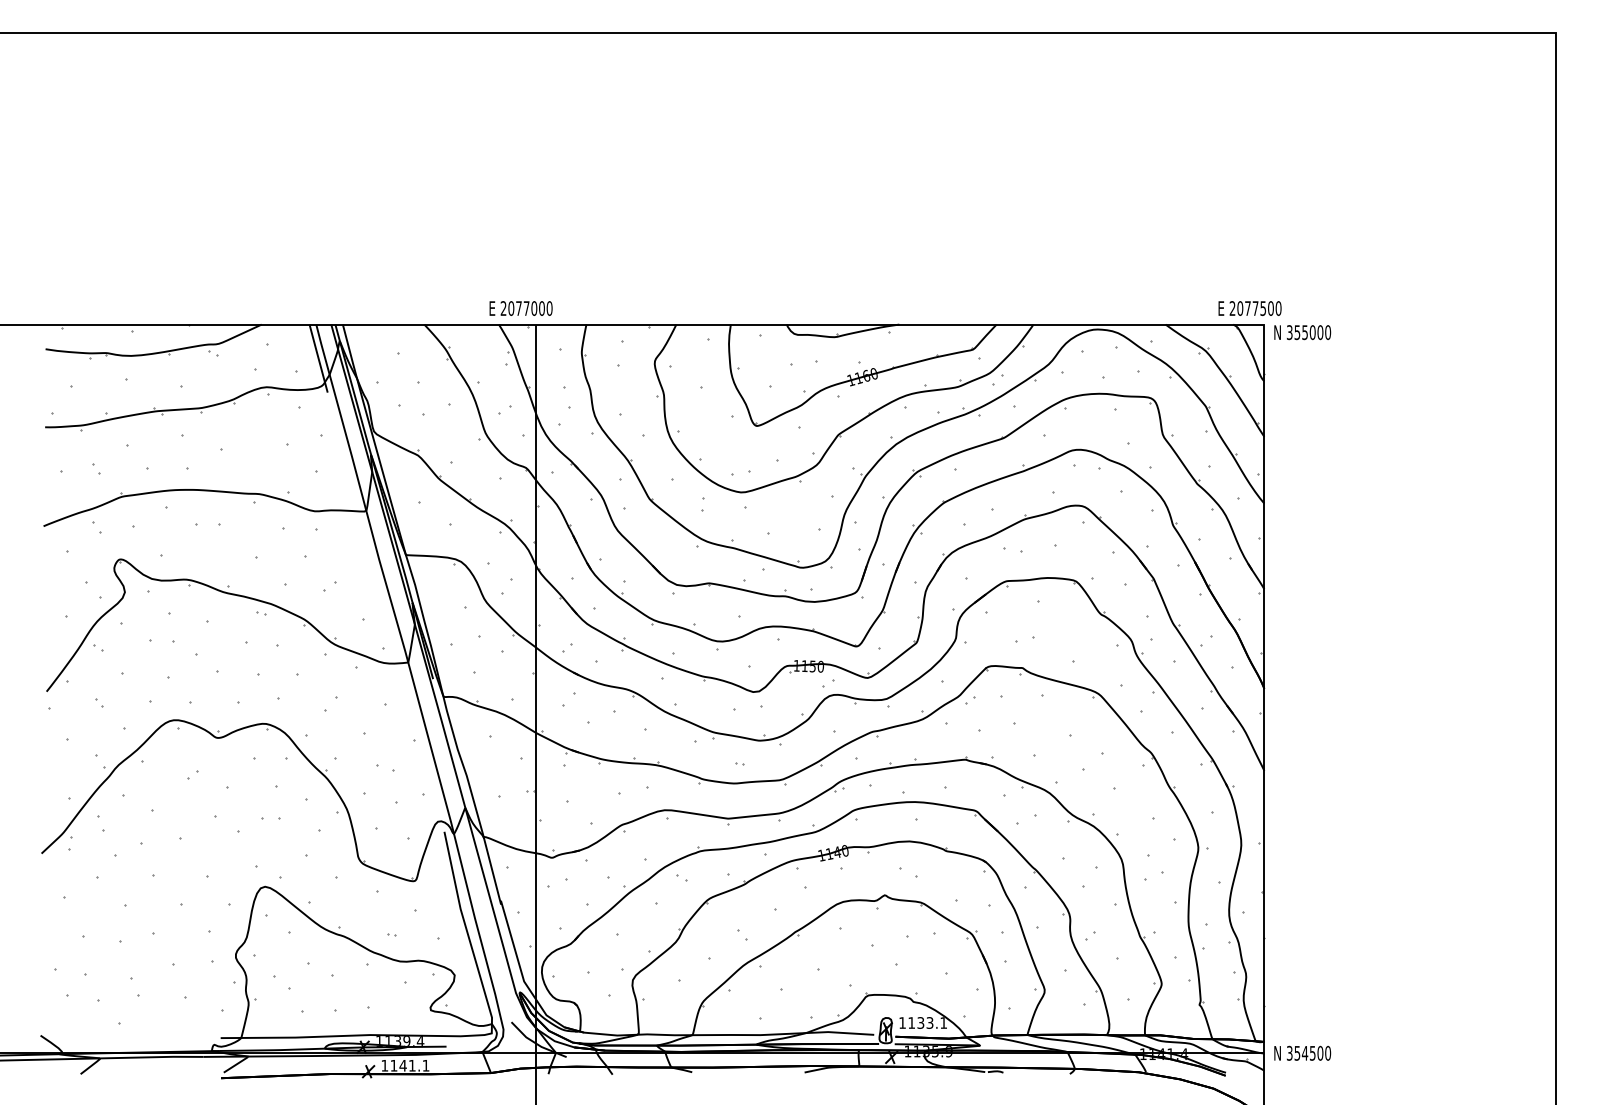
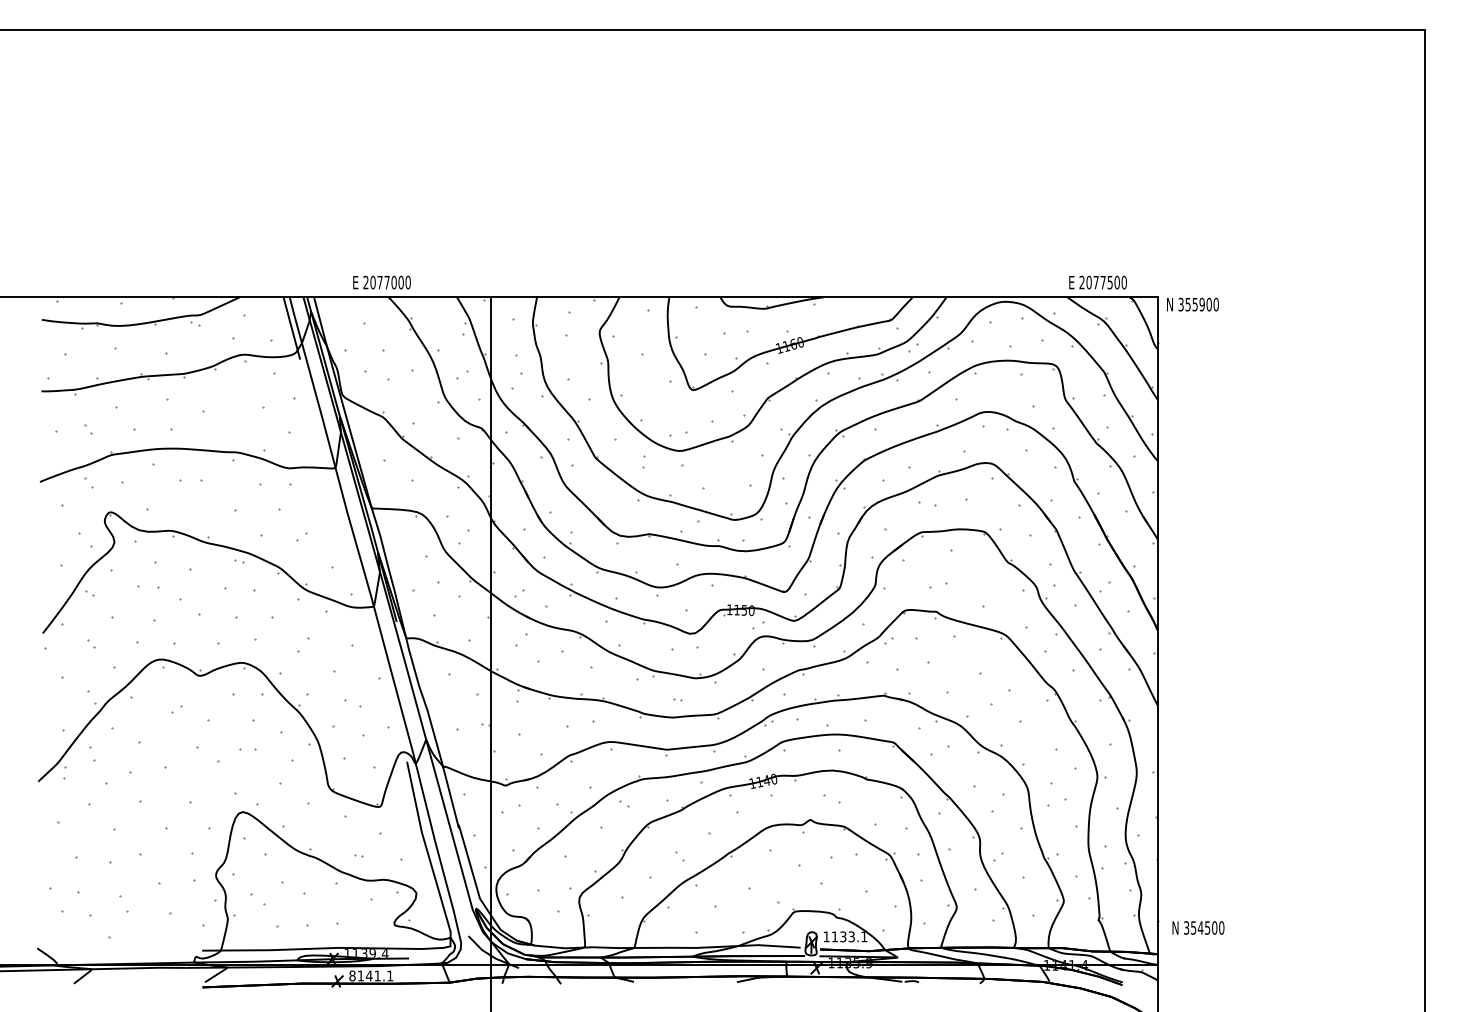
text: (520, 308) -> (381, 282), moved
text: (1249, 308) -> (1097, 282), moved
text: (1312, 332) -> (1201, 304), 355000 -> 355900
text: (1302, 1052) -> (1198, 927), moved
text: (384, 1065) -> (352, 975), 1141.1 -> 8141.1

